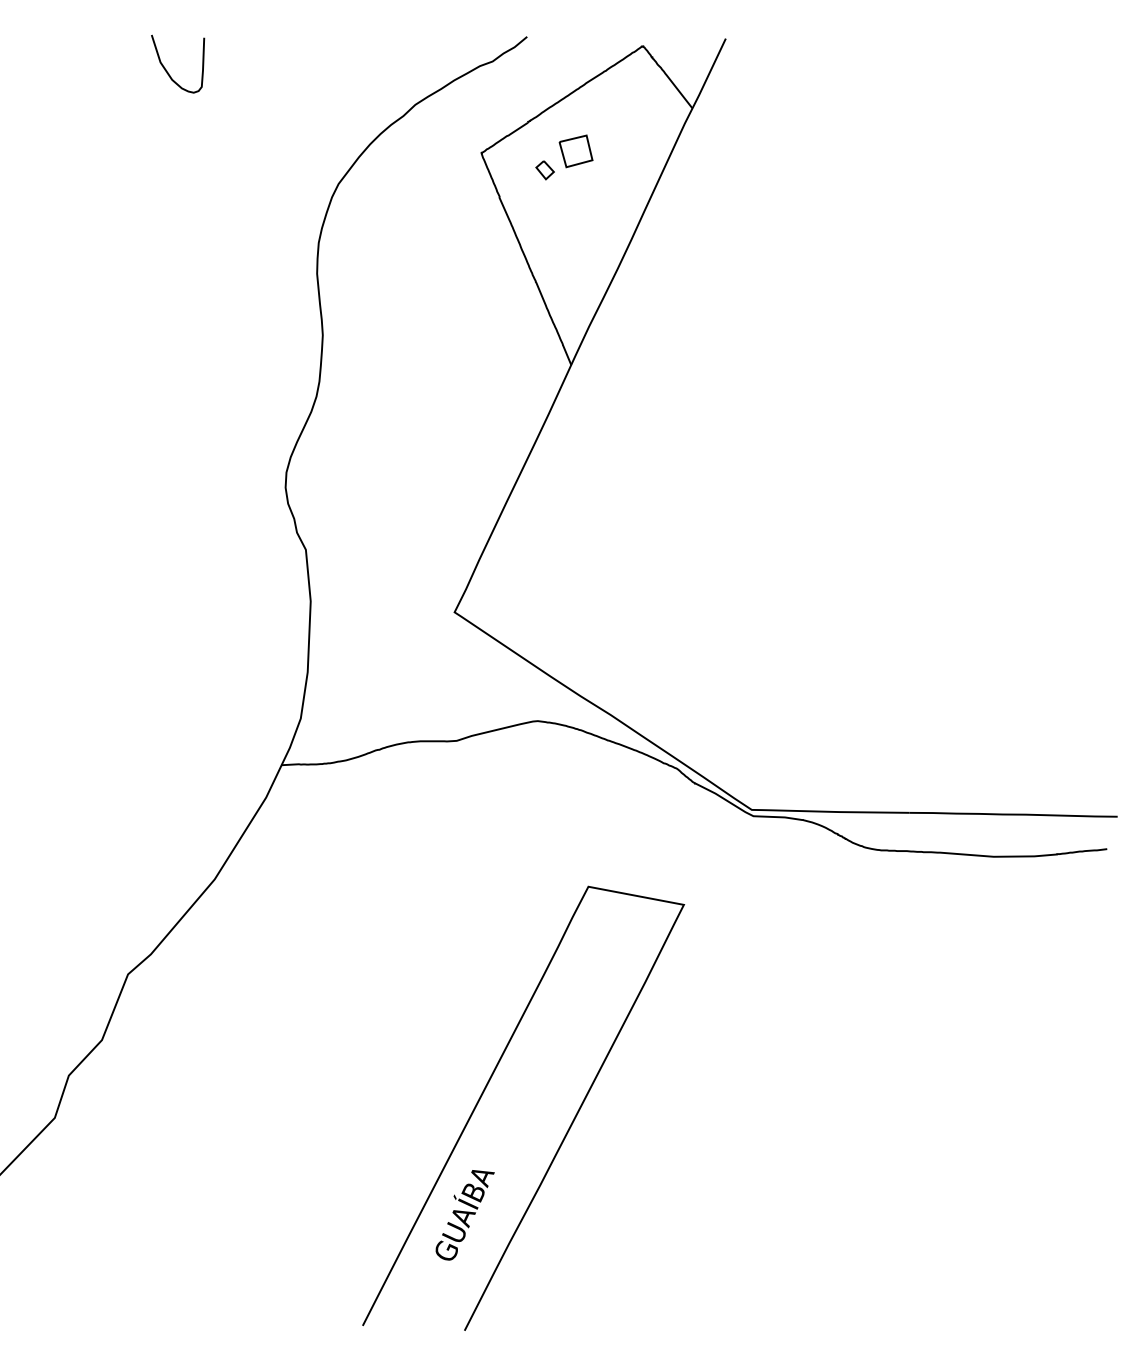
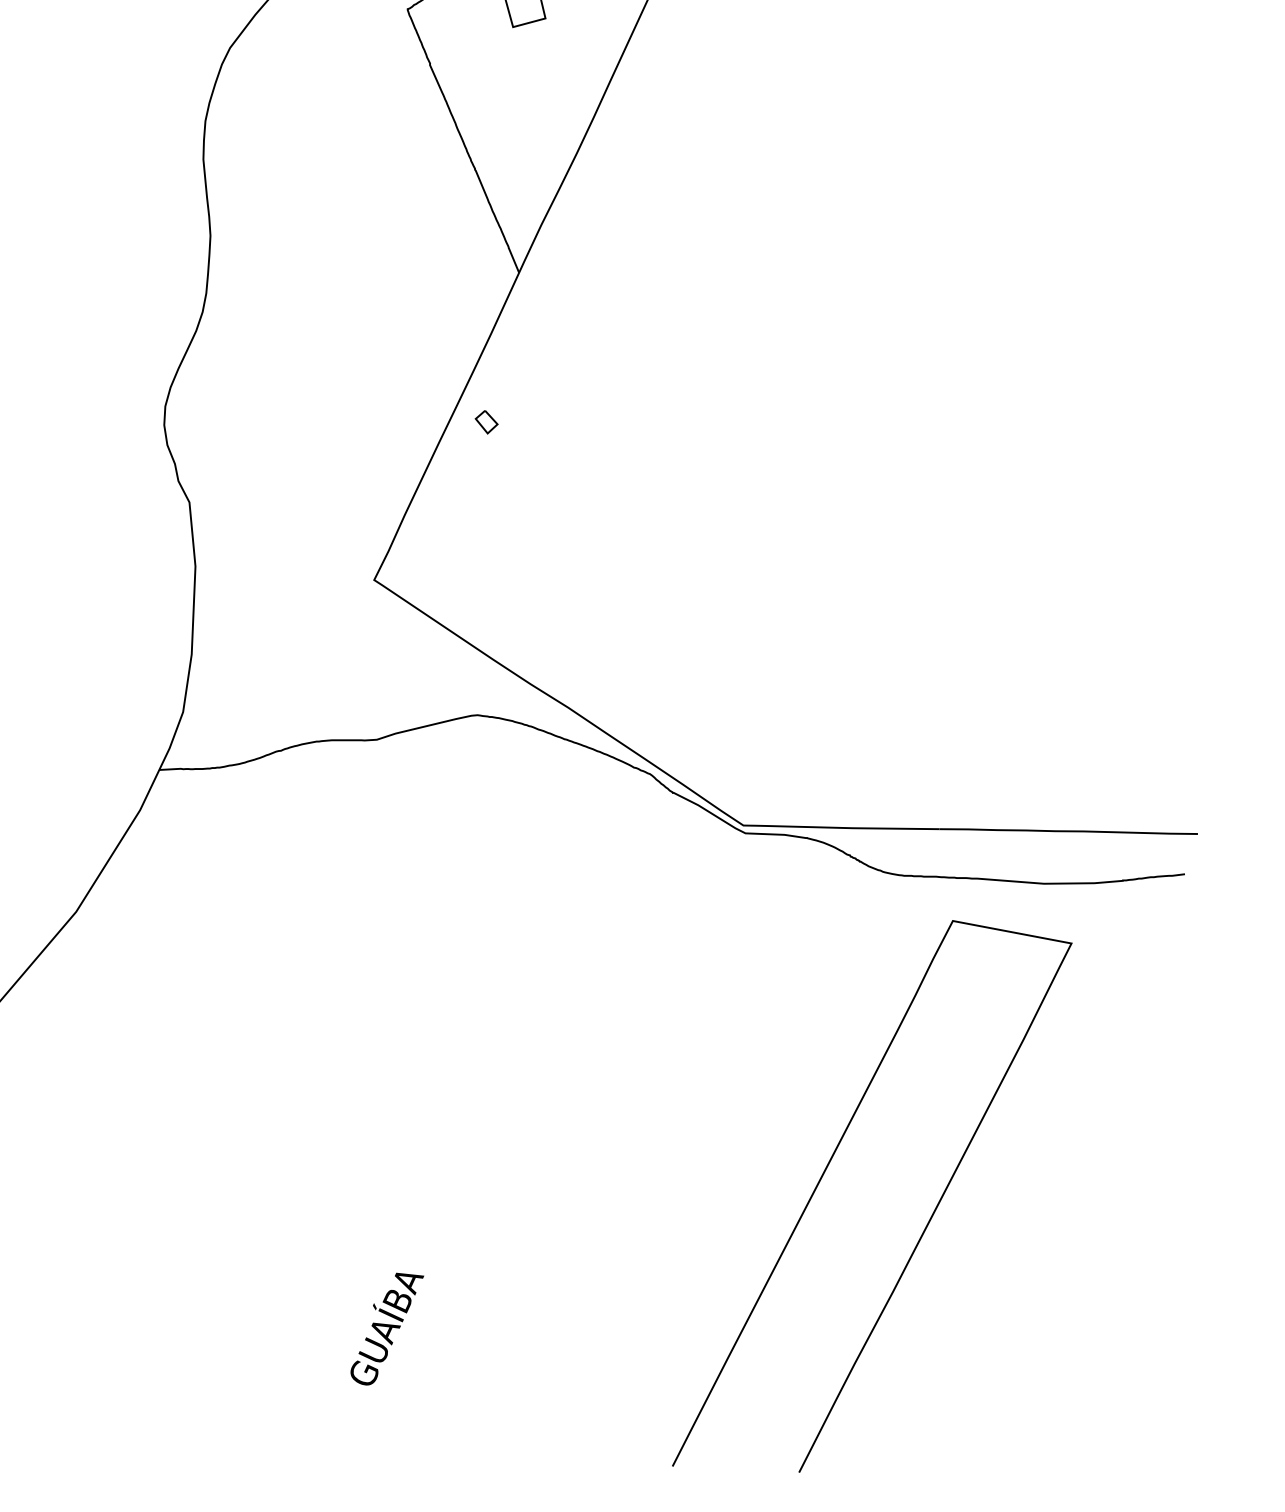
part: (544, 170) -> (485, 422), moved
curve: (486, 1088) -> (826, 1171), moved

